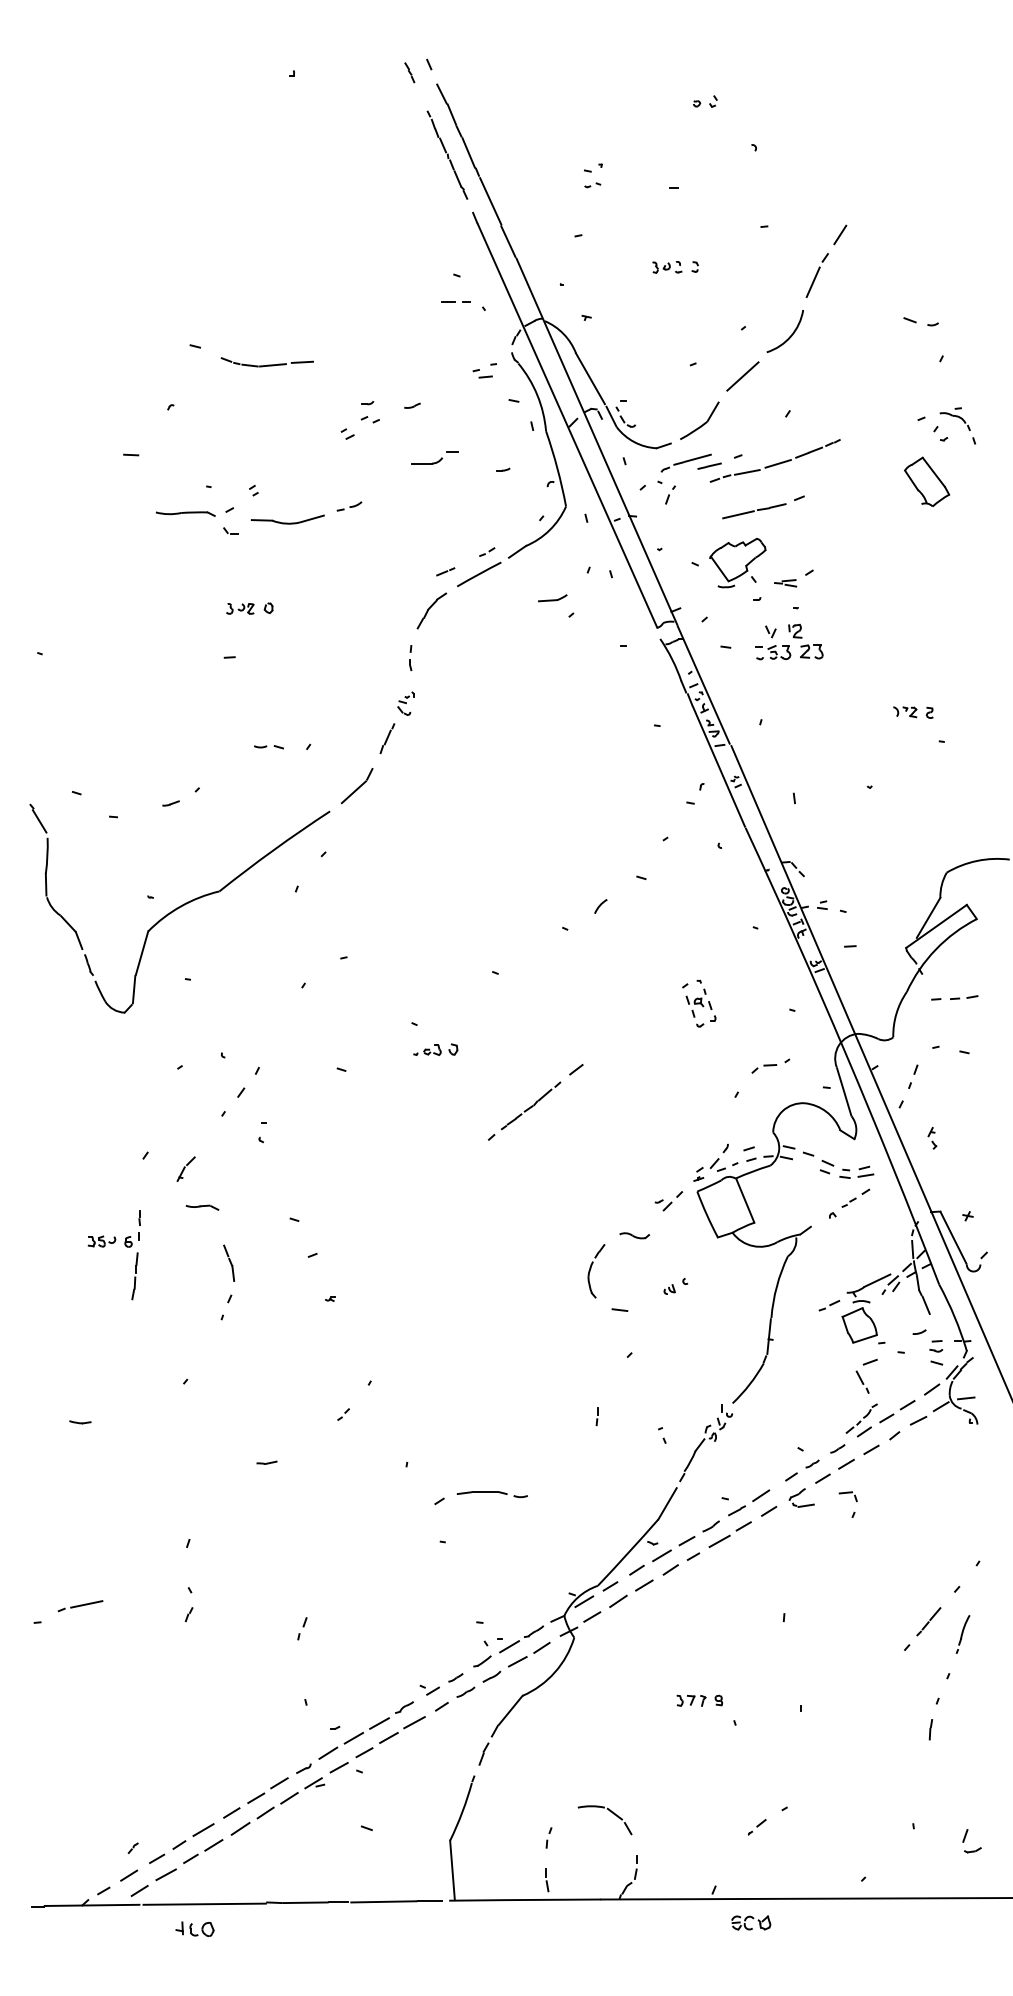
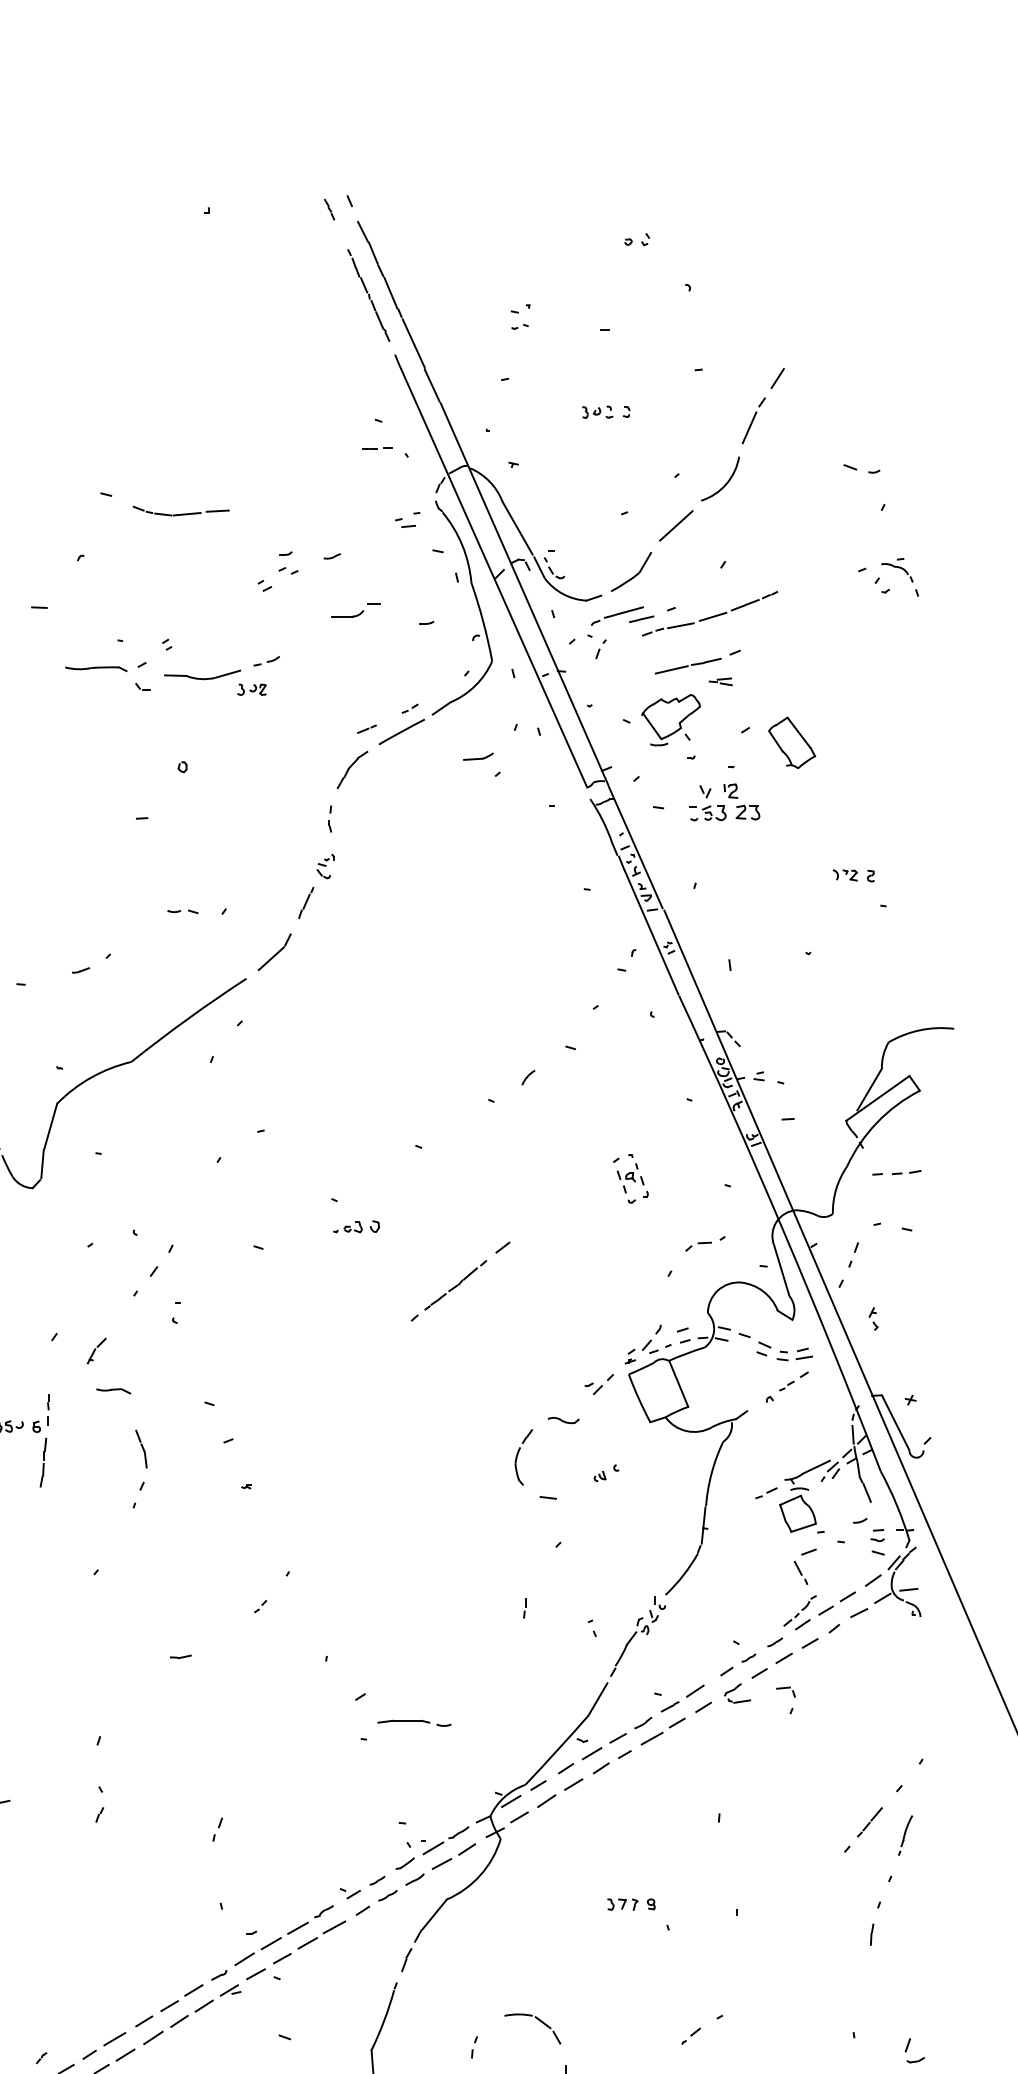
part: (927, 481) -> (792, 742), moved
part: (785, 583) -> (720, 682), moved
part: (240, 608) -> (252, 689), moved
part: (491, 1494) -> (413, 1723), moved

